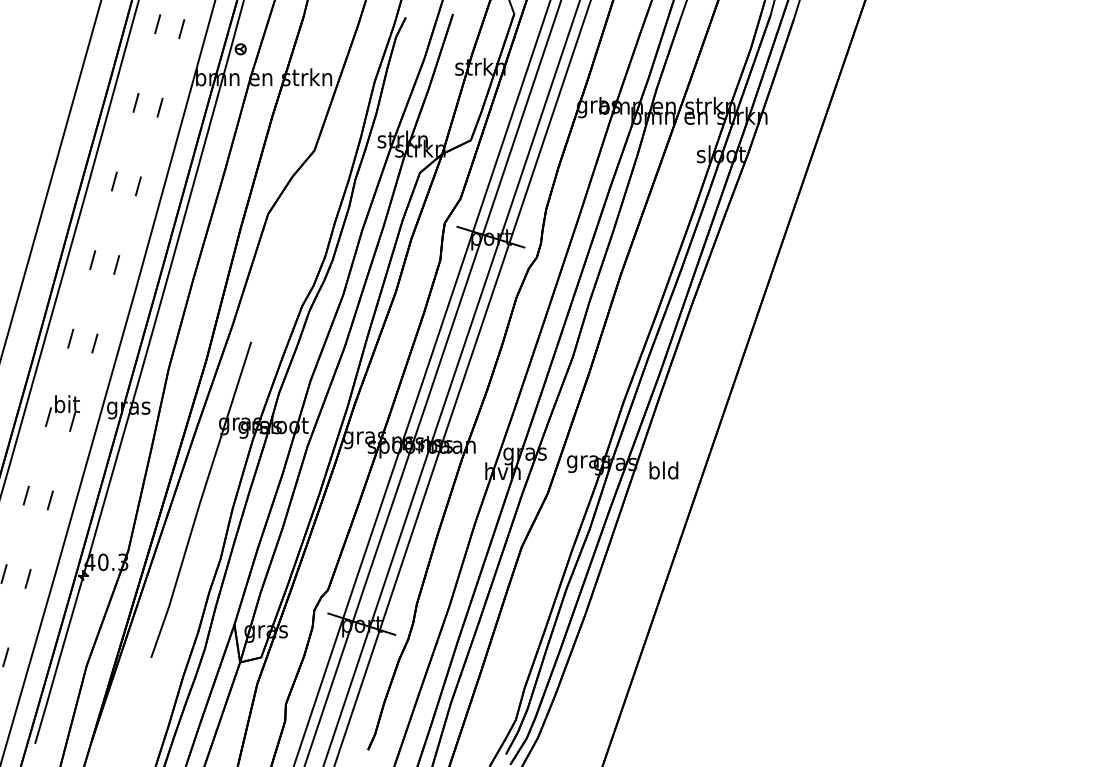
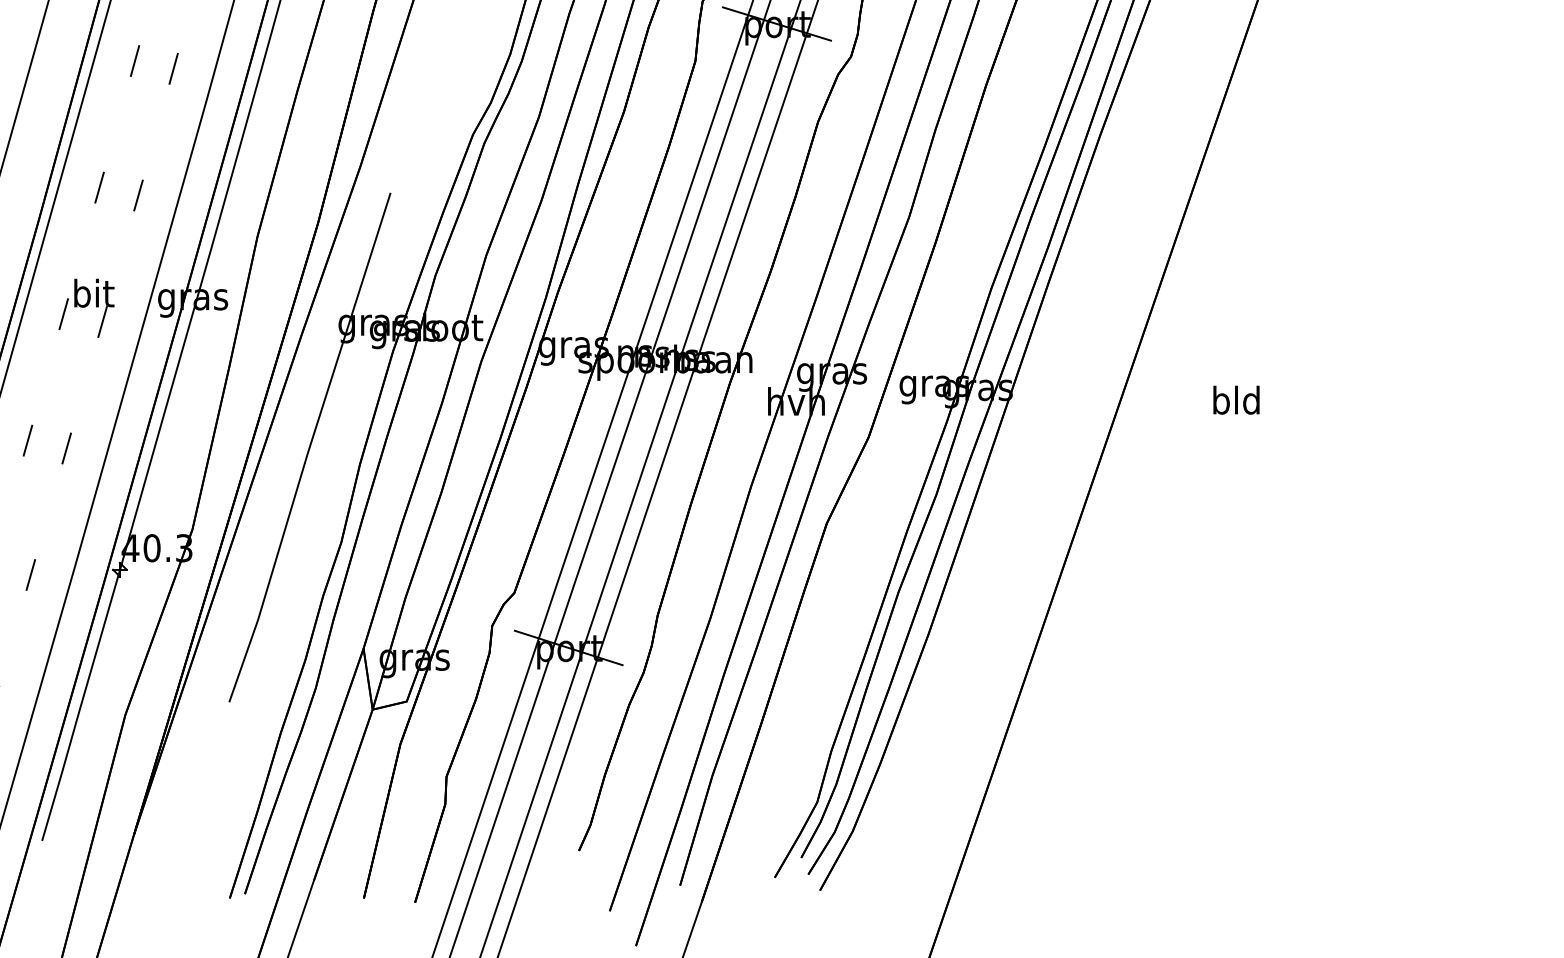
text: (663, 470) -> (1235, 400), moved

